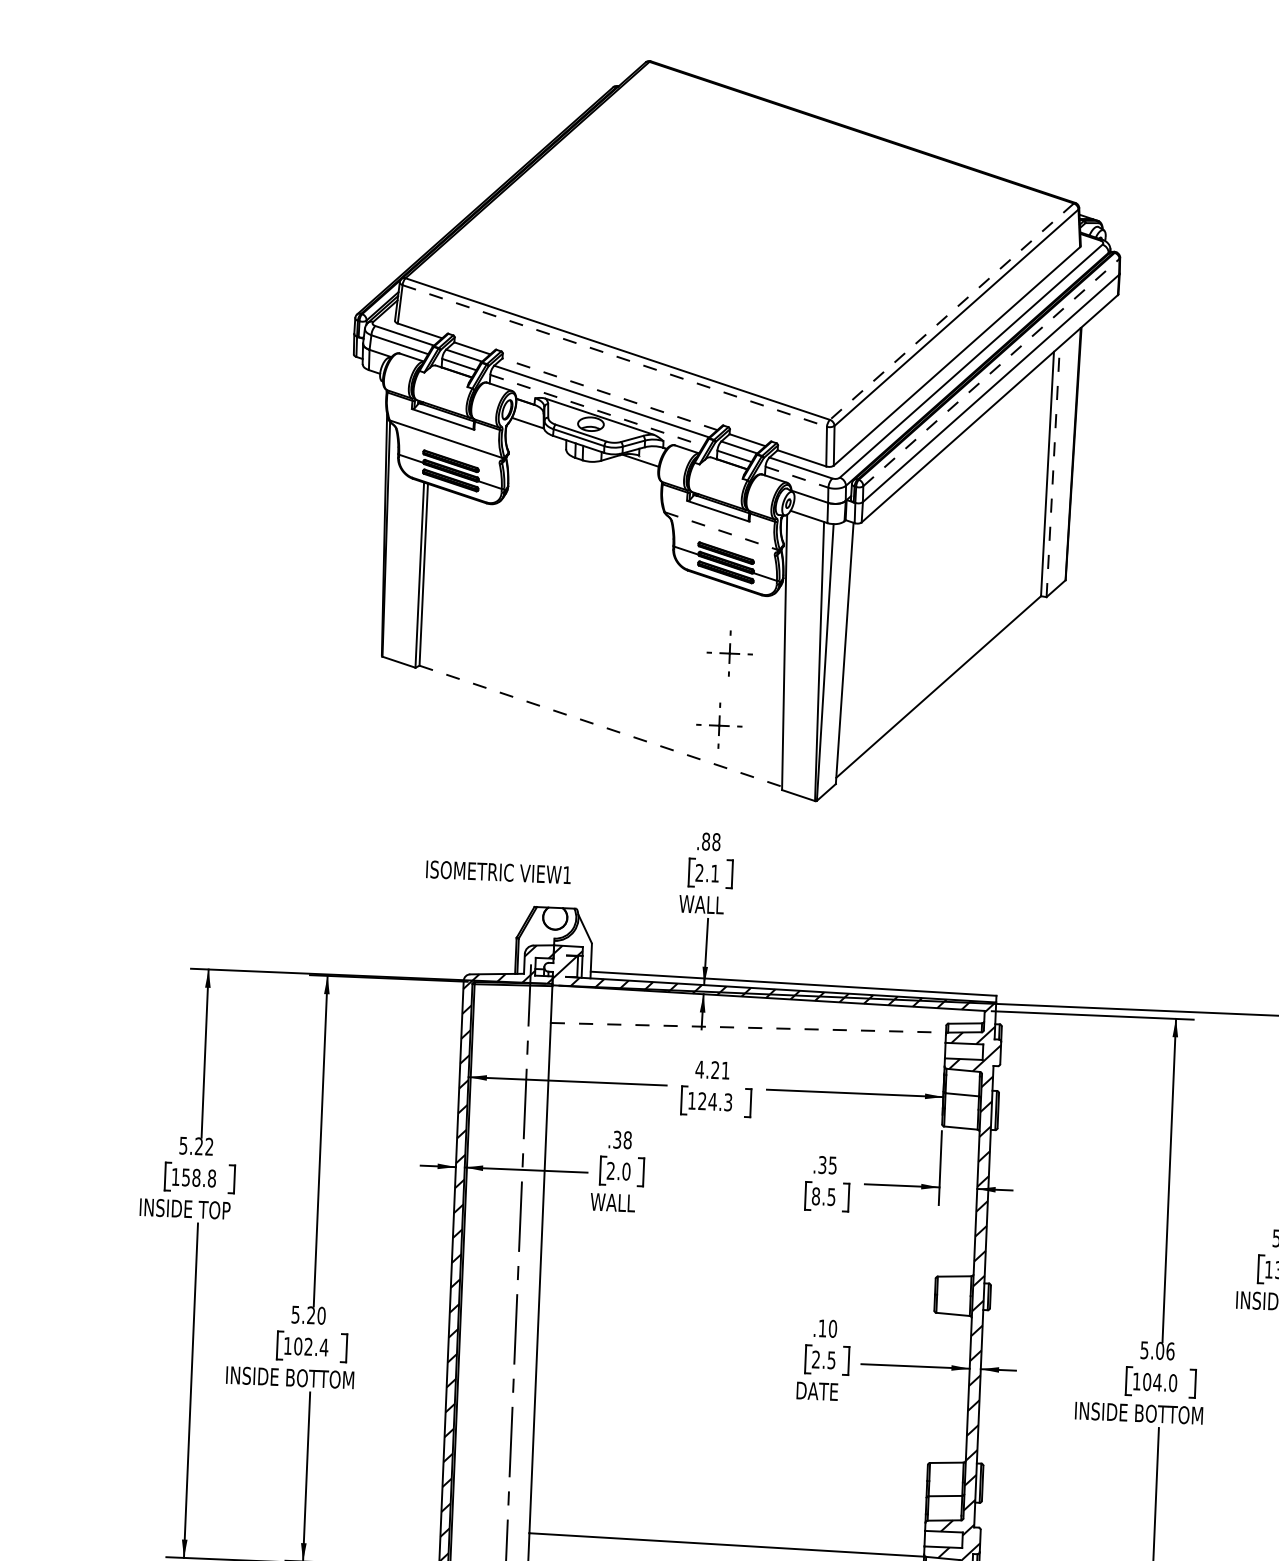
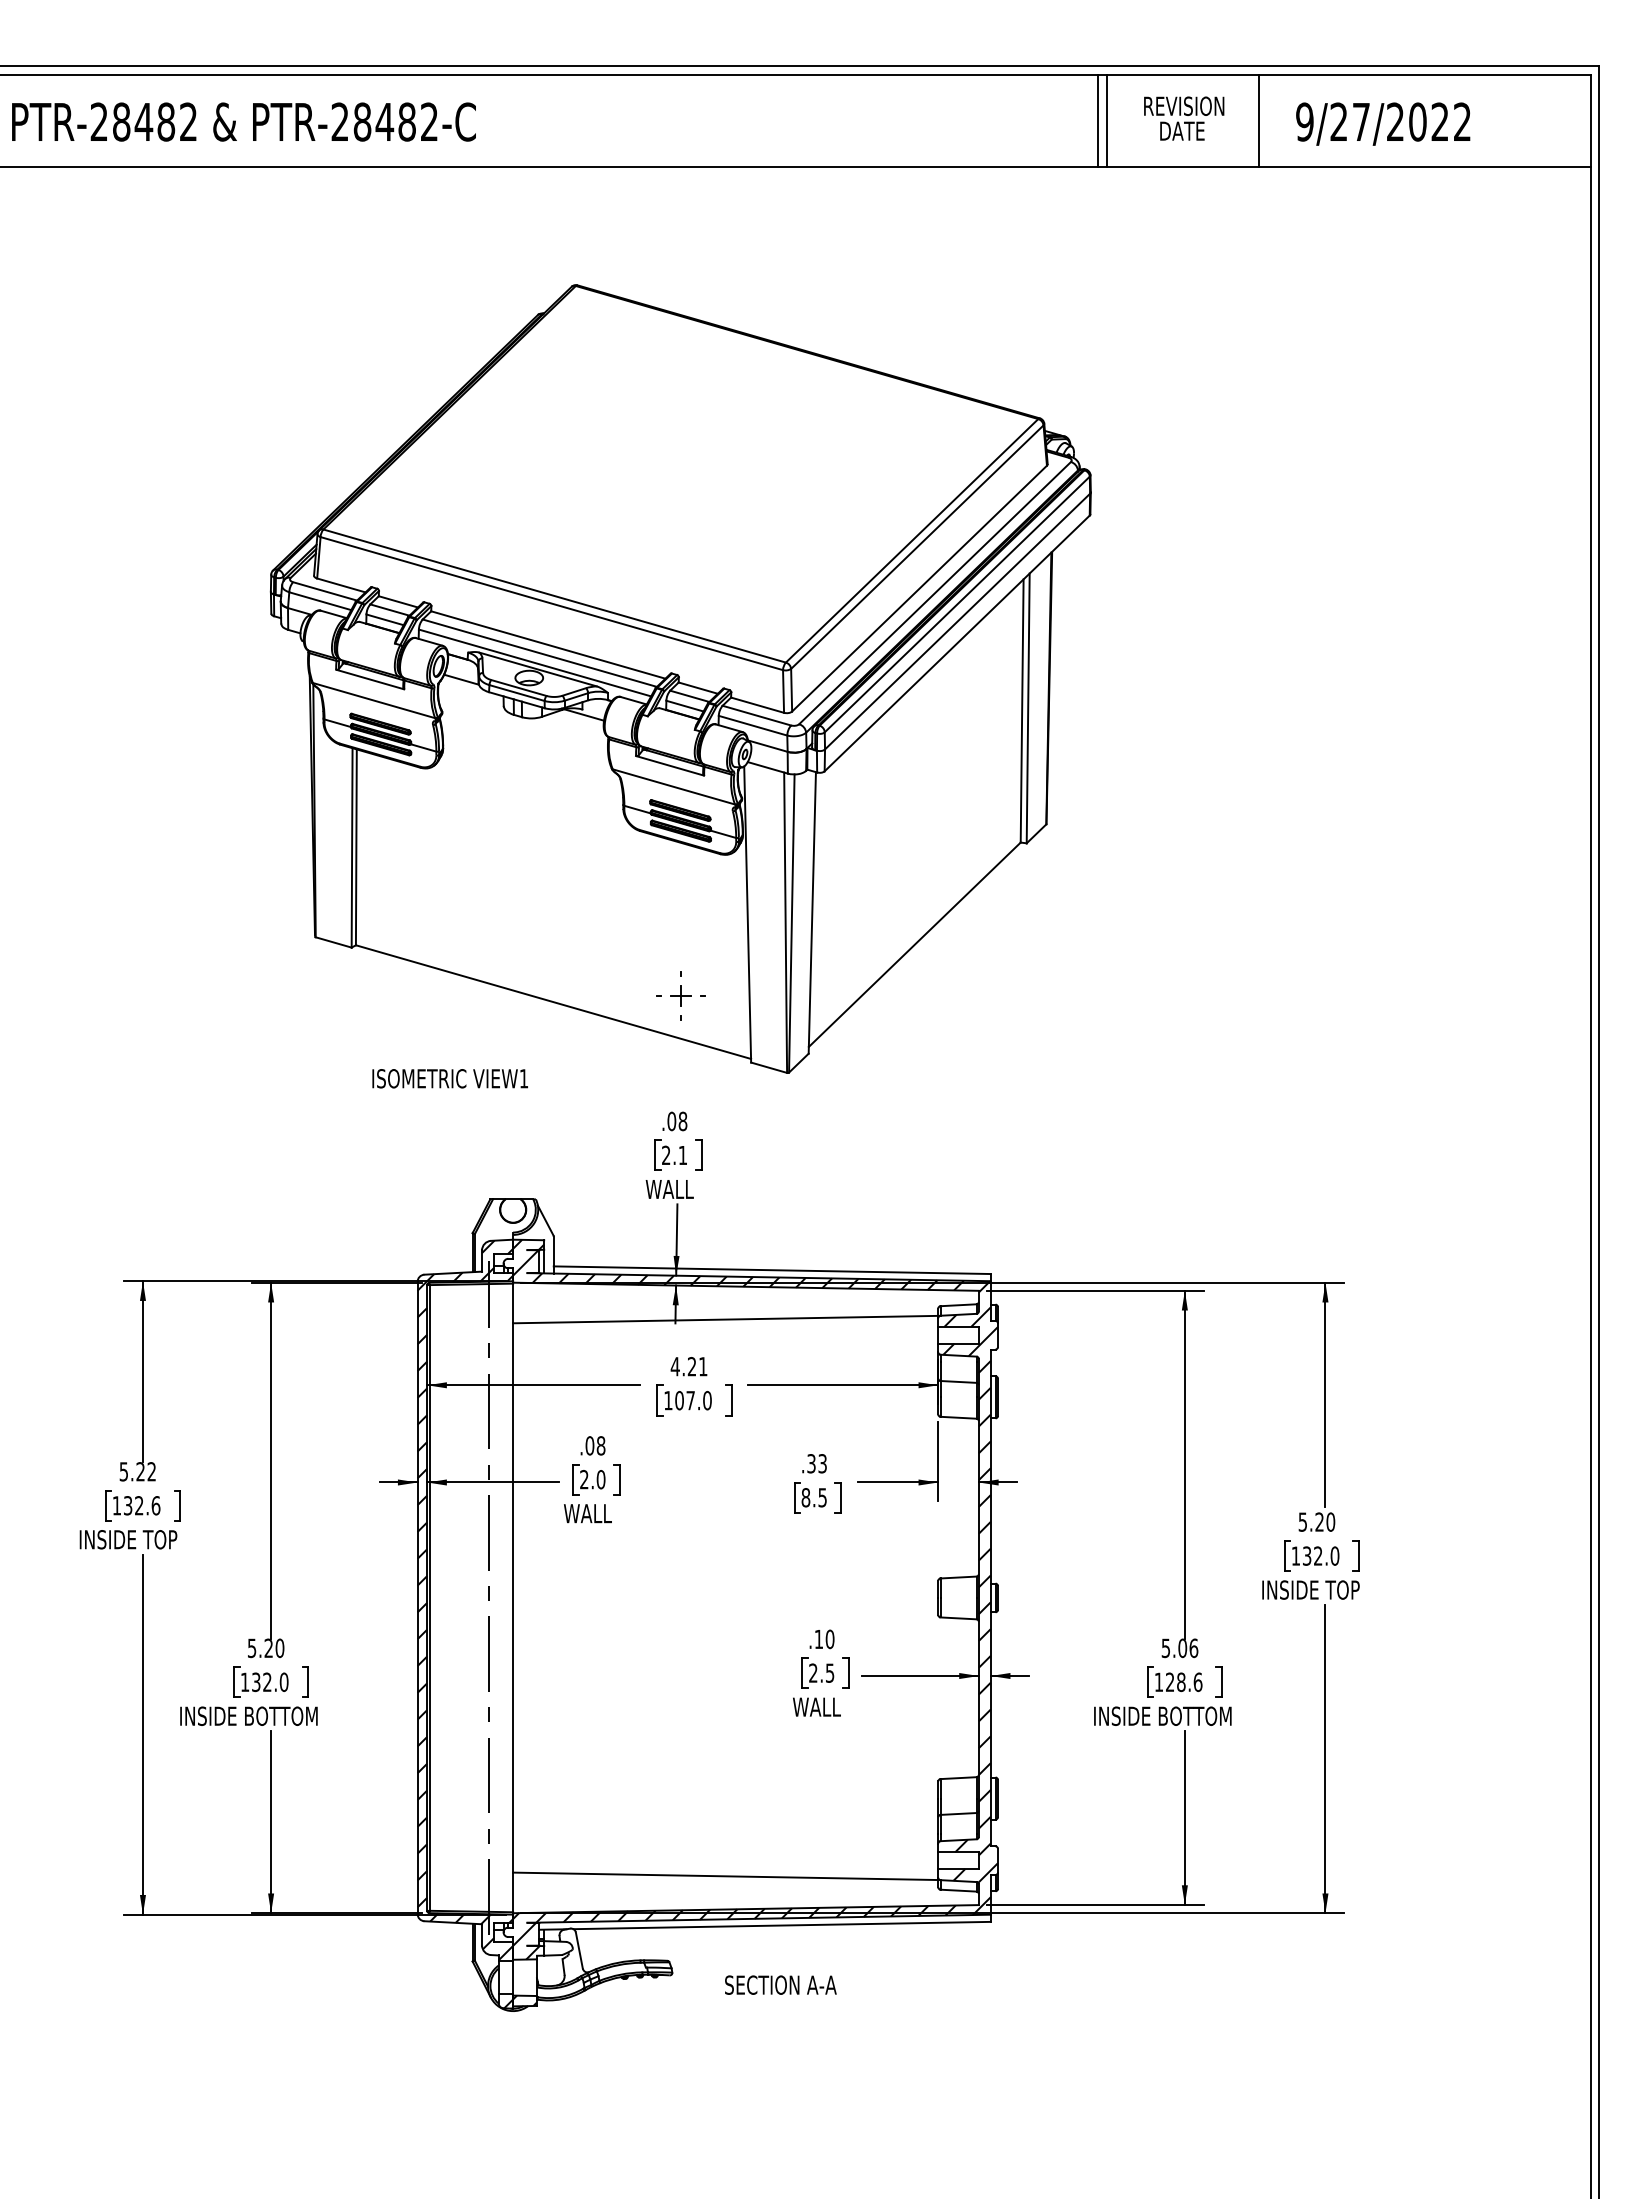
line: (951, 312) -> (911, 541), dashed -> solid
line: (614, 355) -> (551, 603), dashed -> solid
line: (991, 372) -> (957, 604), dashed -> solid
line: (610, 394) -> (548, 645), dashed -> solid
line: (597, 410) -> (535, 662), dashed -> solid
line: (1053, 471) -> (1028, 708), dashed -> solid
line: (797, 477) -> (753, 725), dashed -> solid
line: (720, 530) -> (673, 786), dashed -> solid
part: (729, 652) -> (688, 917), removed
line: (600, 726) -> (553, 1002), dashed -> solid
text: (705, 841) -> (671, 1121), .88 -> .08
text: (497, 872) -> (449, 1078), moved
line: (748, 1027) -> (725, 1319), dashed -> solid
text: (715, 1101) -> (693, 1400), 124.3 -> 107.0
text: (617, 1139) -> (589, 1445), .38 -> .08
text: (832, 1165) -> (822, 1463), .35 -> .33
text: (199, 1177) -> (142, 1505), 158.8 -> 132.6
text: (311, 1347) -> (270, 1682), 102.4 -> 132.0
text: (1159, 1382) -> (1183, 1682), 104.0 -> 128.6
text: (817, 1390) -> (816, 1706), DATE -> WALL

